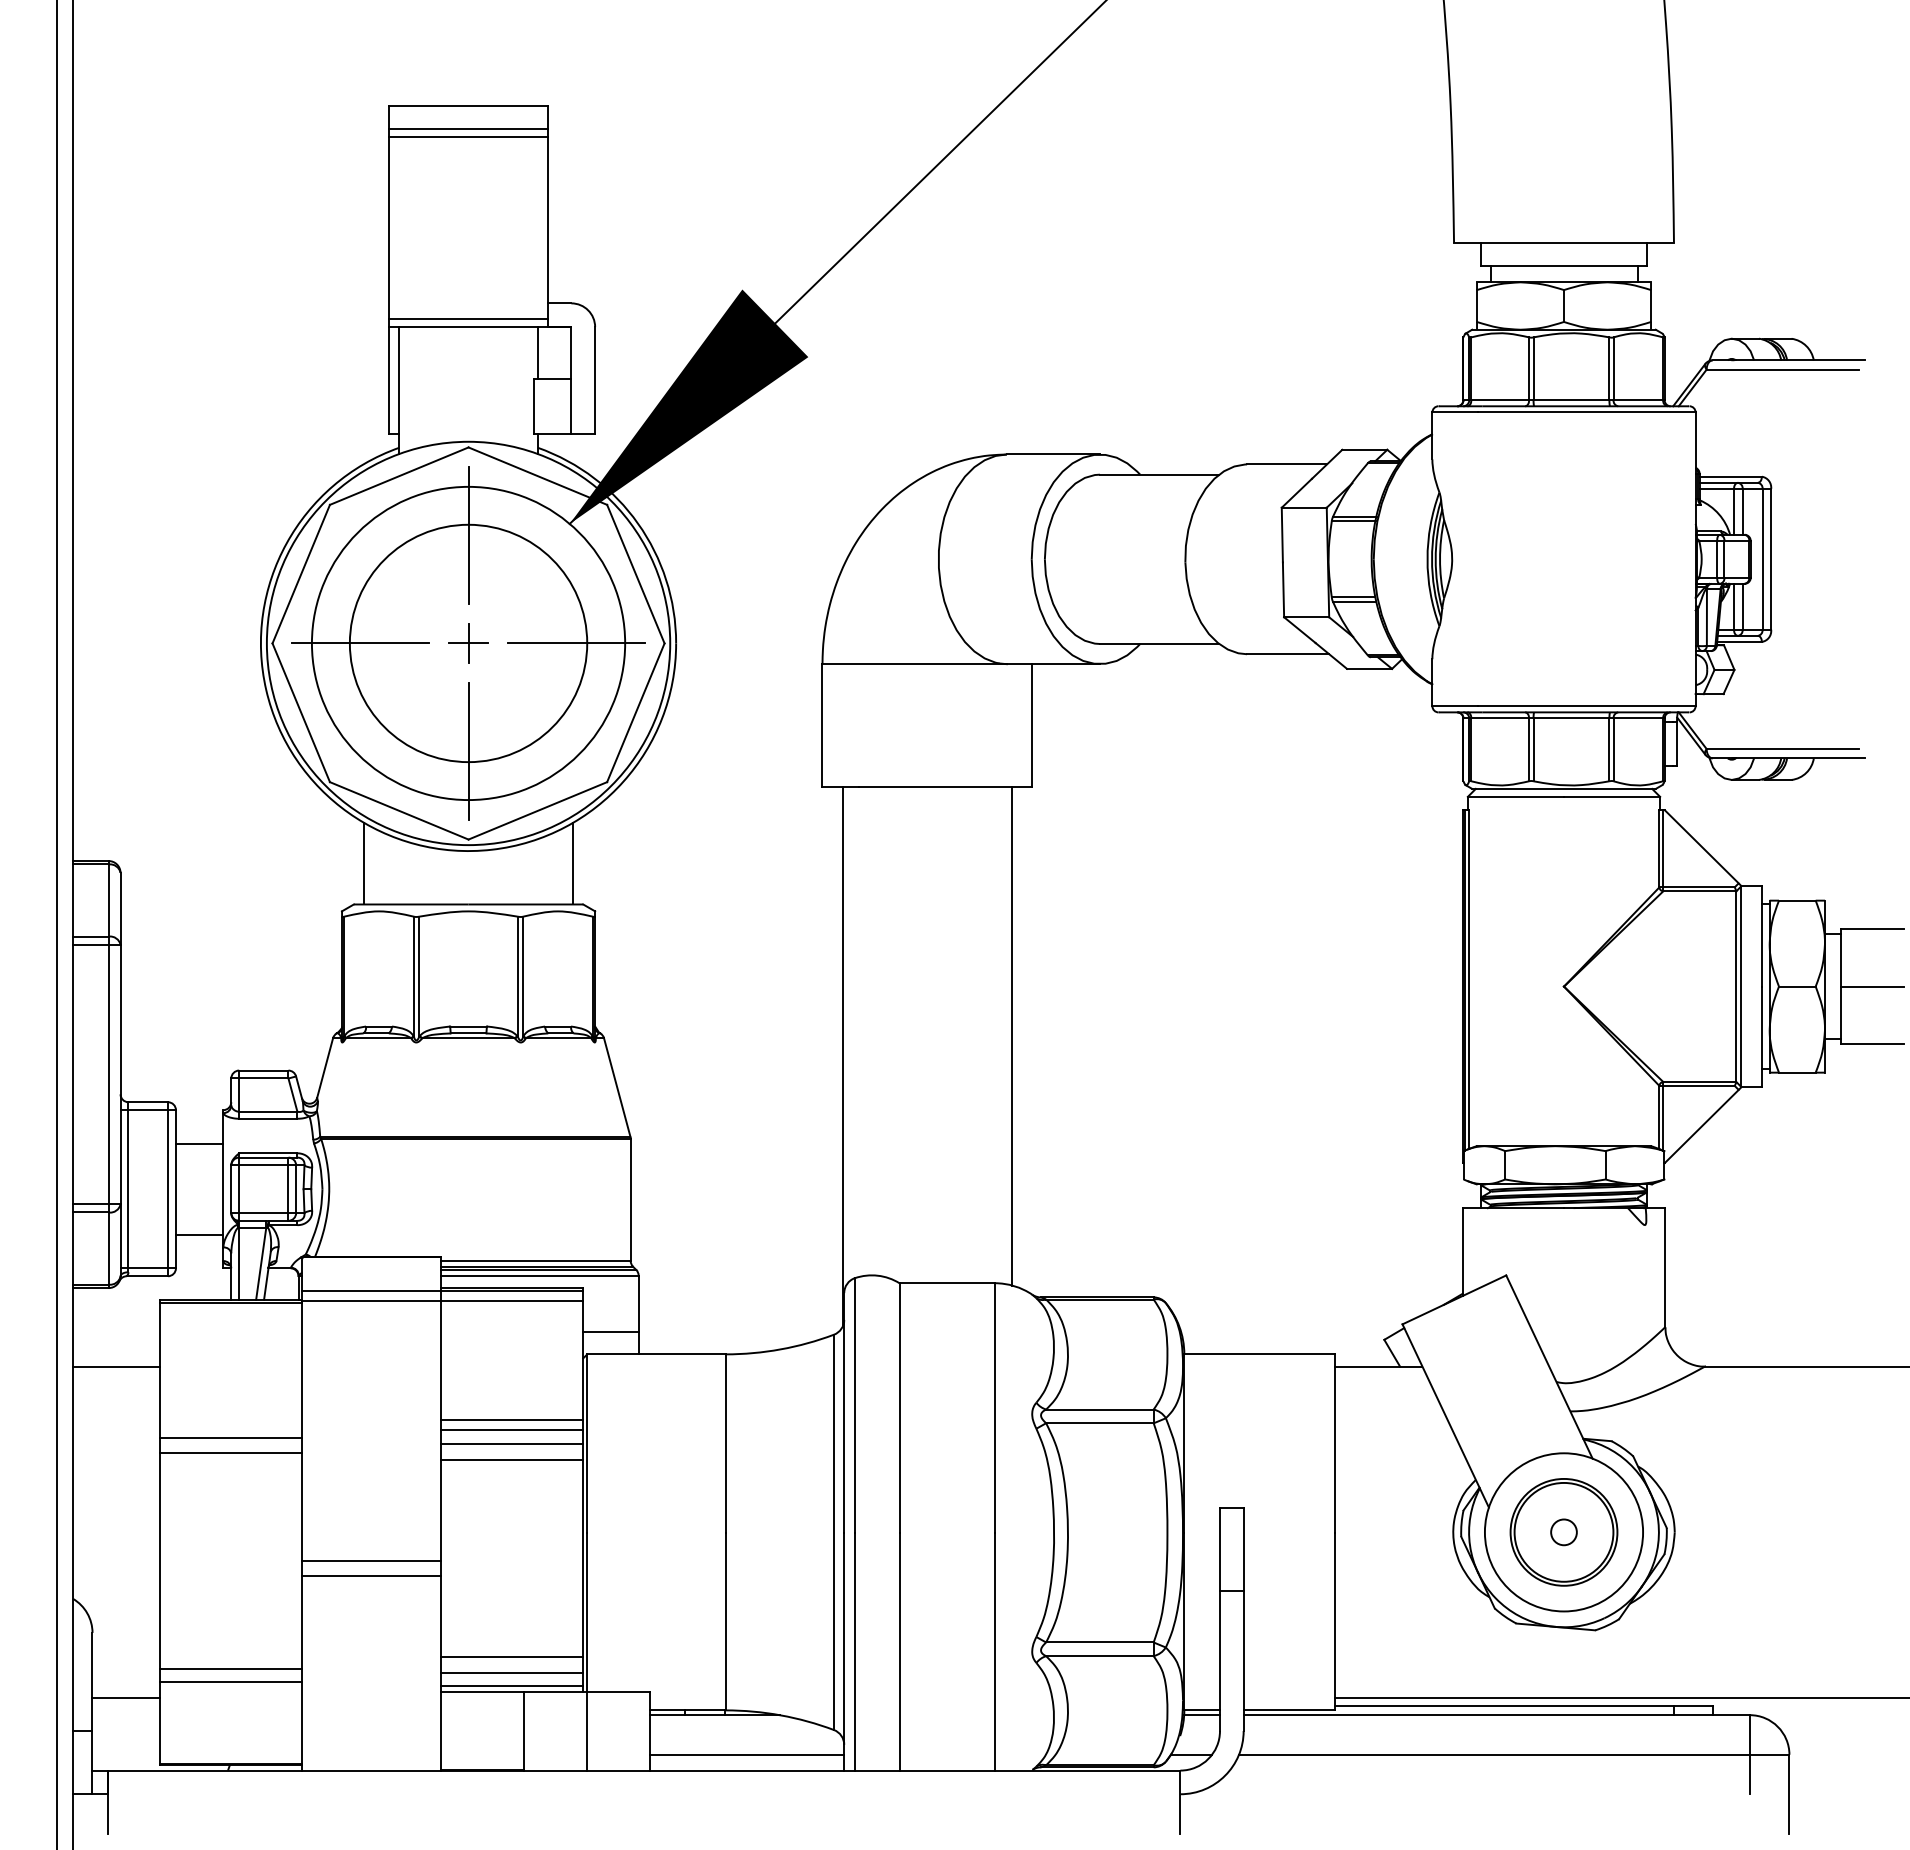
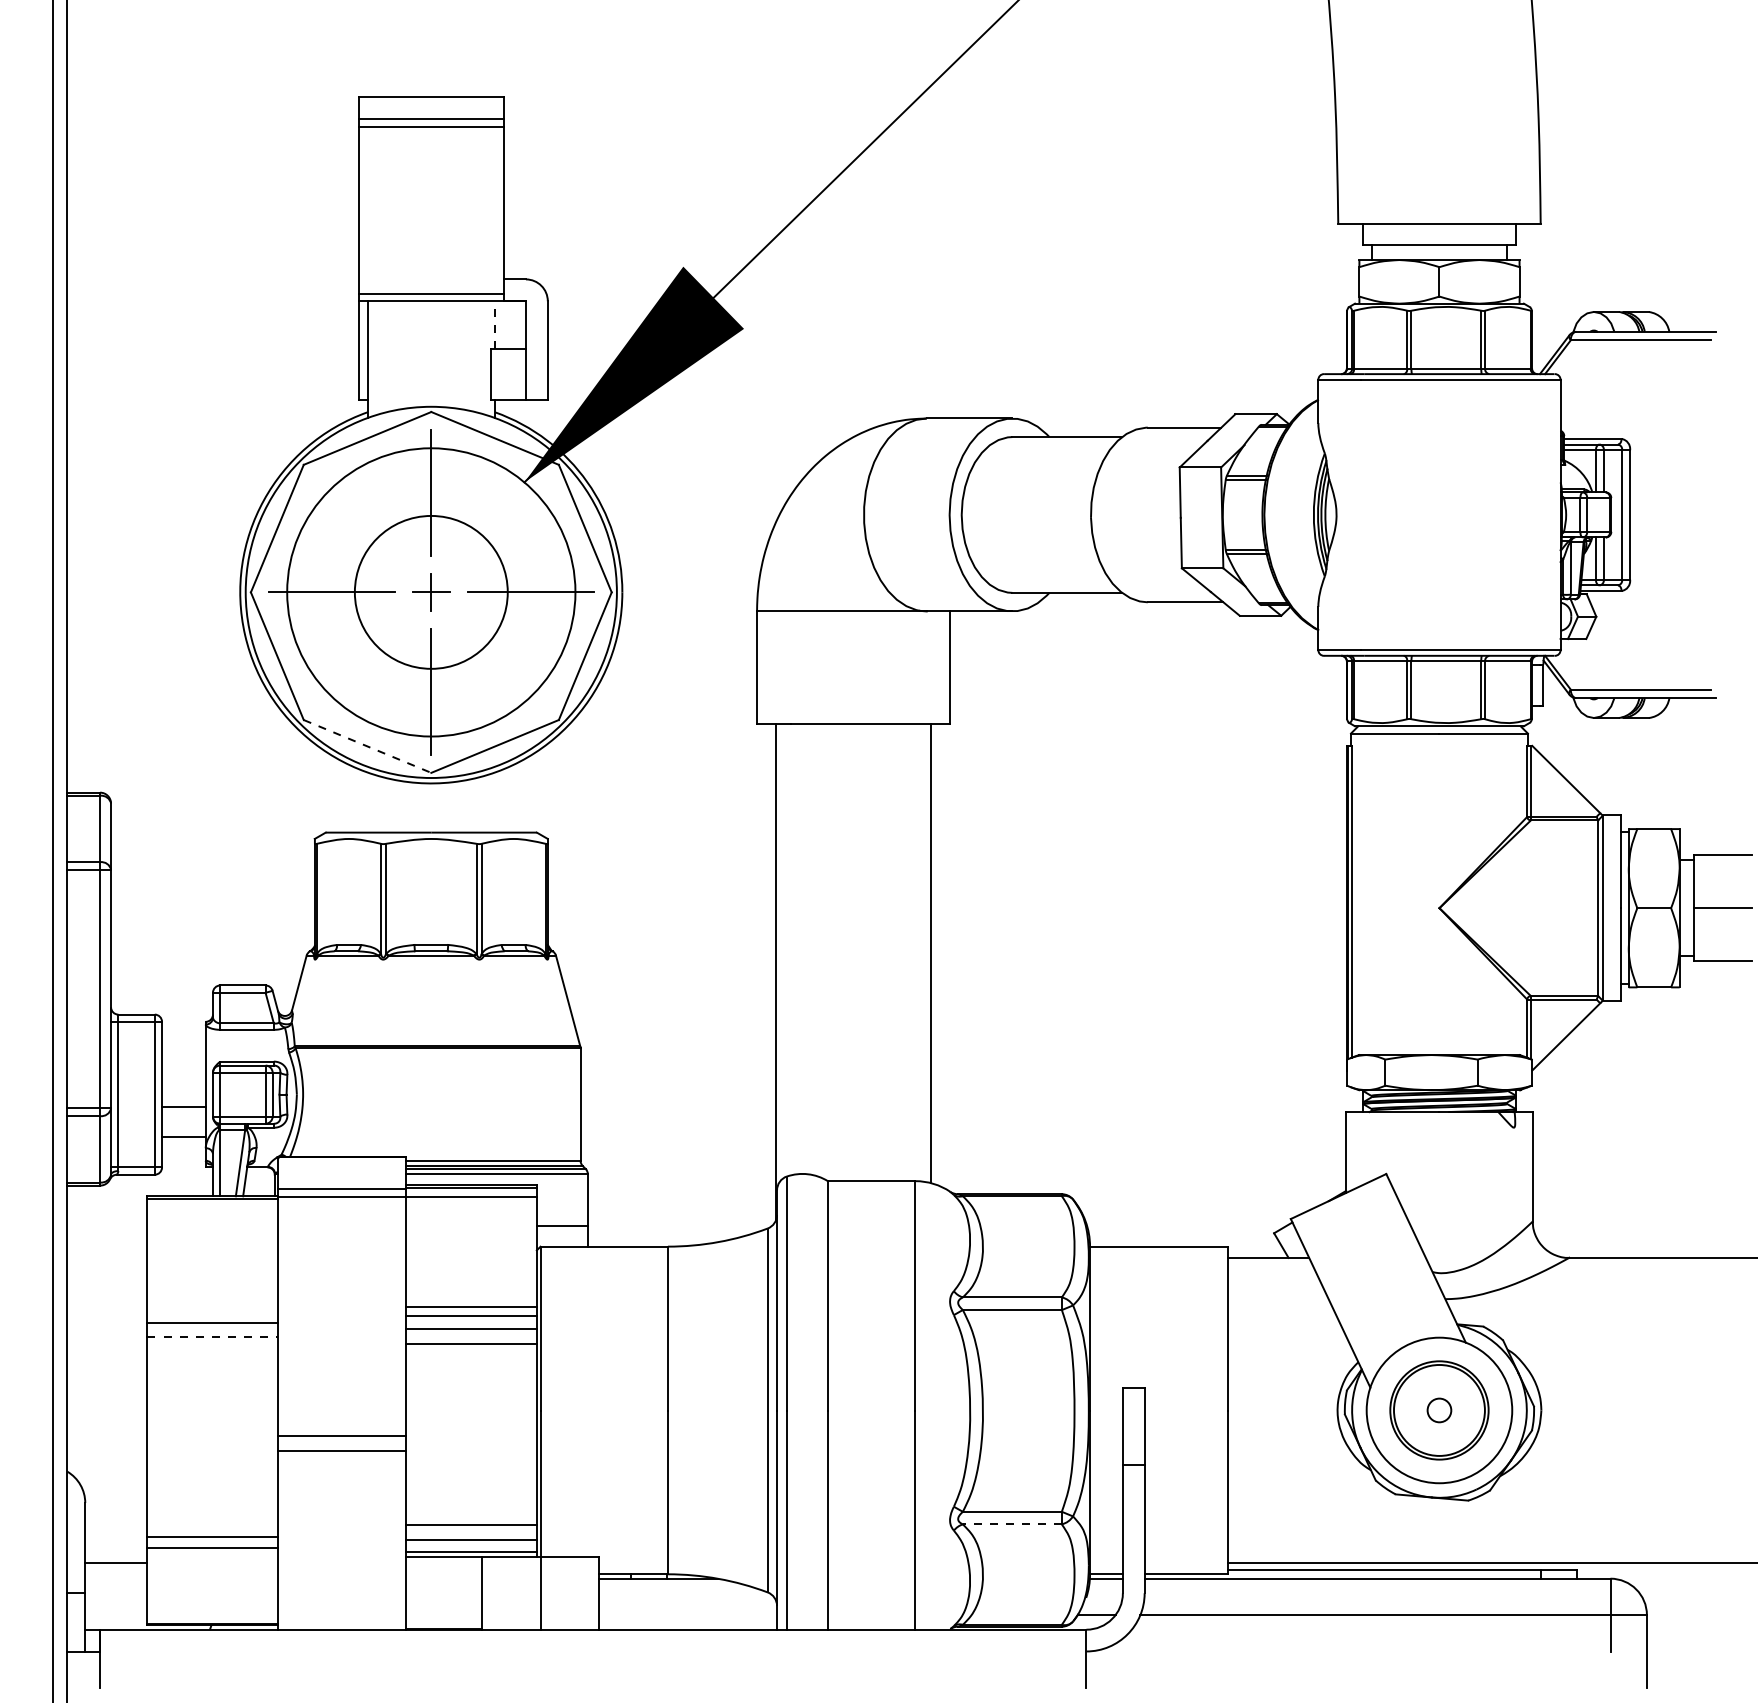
line: (537, 352) -> (494, 324), solid -> dashed
circle: (468, 643) -> (431, 592), size x0.7
line: (399, 811) -> (367, 747), solid -> dashed
line: (364, 863) -> (335, 794), removed
line: (573, 863) -> (527, 794), removed
line: (199, 1143) -> (183, 1106), moved
line: (116, 1366) -> (107, 1257), removed
line: (231, 1452) -> (213, 1336), solid -> dashed
line: (1099, 1656) -> (1011, 1524), solid -> dashed
line: (747, 1754) -> (688, 1614), removed

